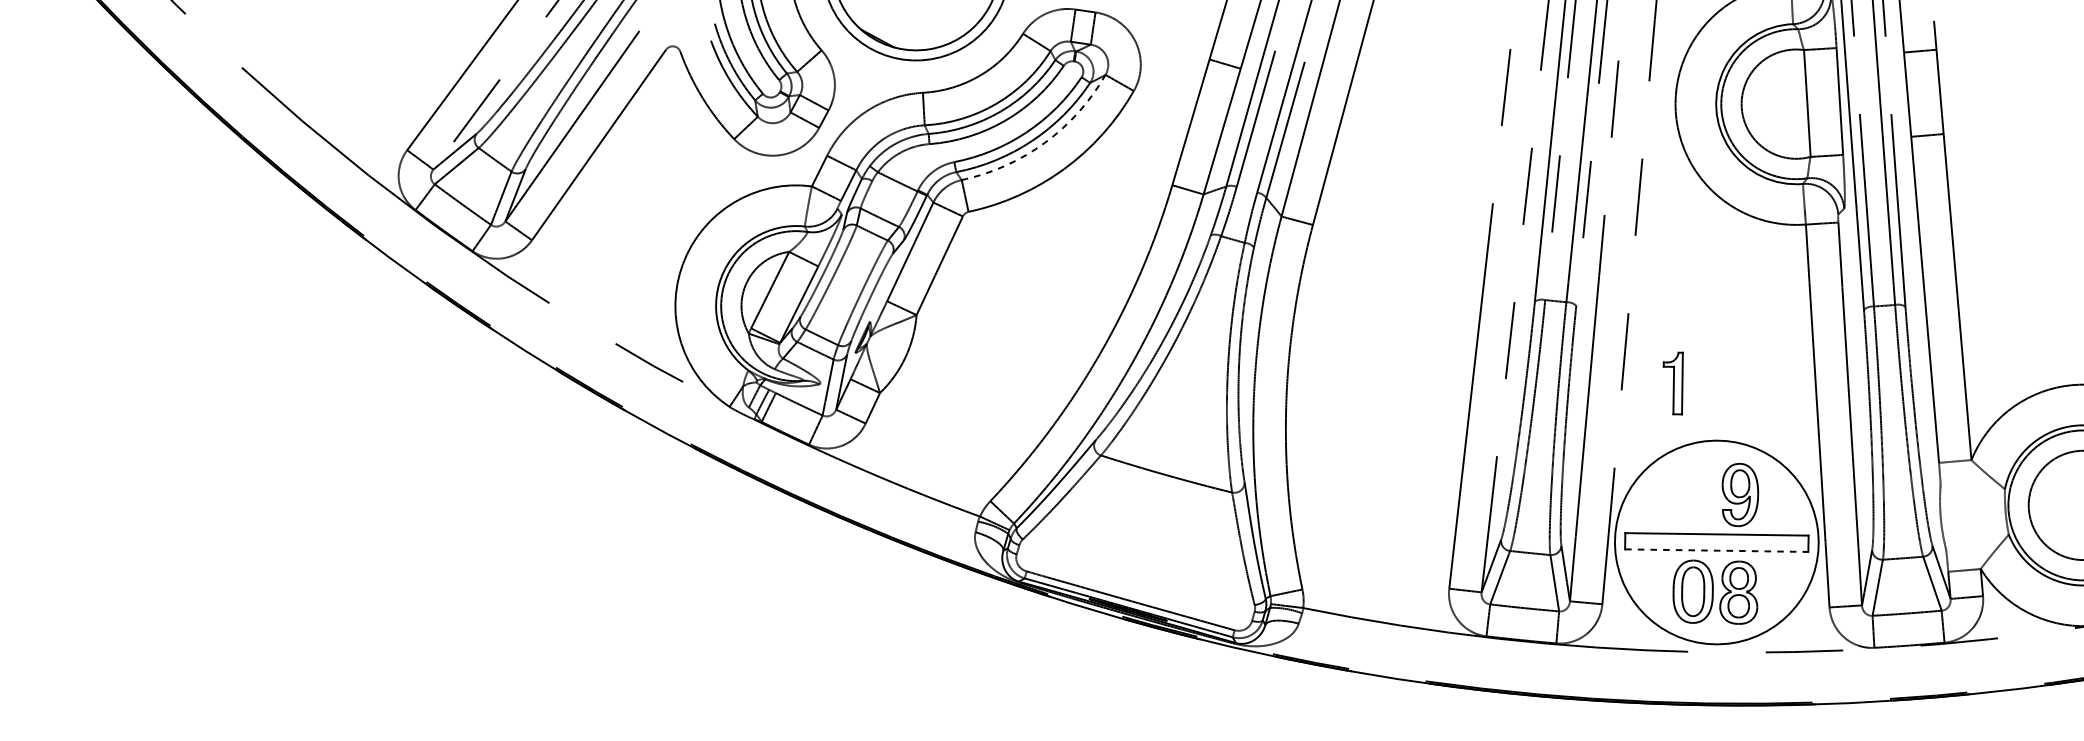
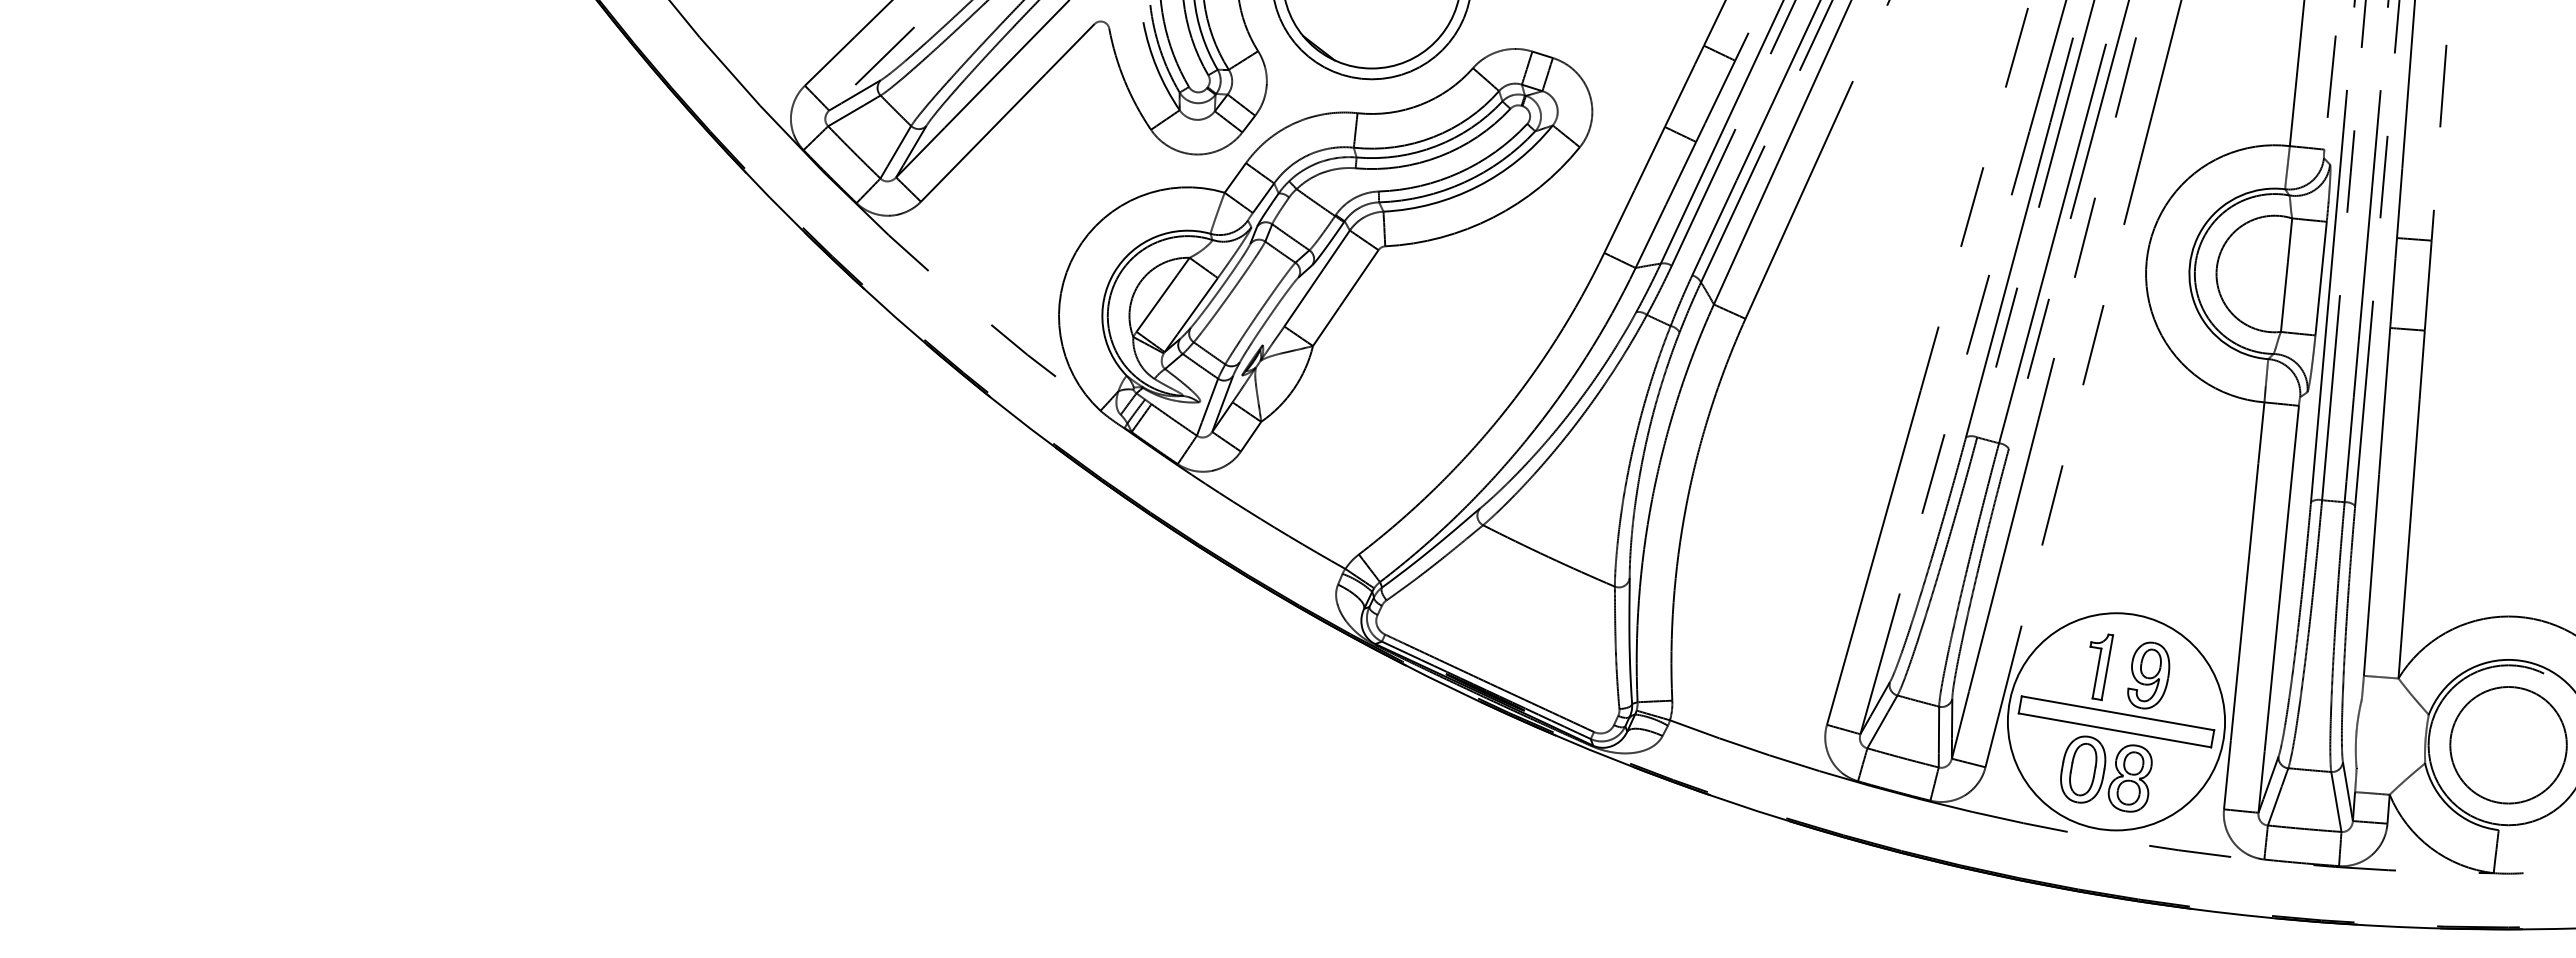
arc: (1044, 142) -> (1477, 186), dashed -> solid
part: (1676, 384) -> (2101, 667), moved
line: (1716, 550) -> (2114, 730), dashed -> solid

